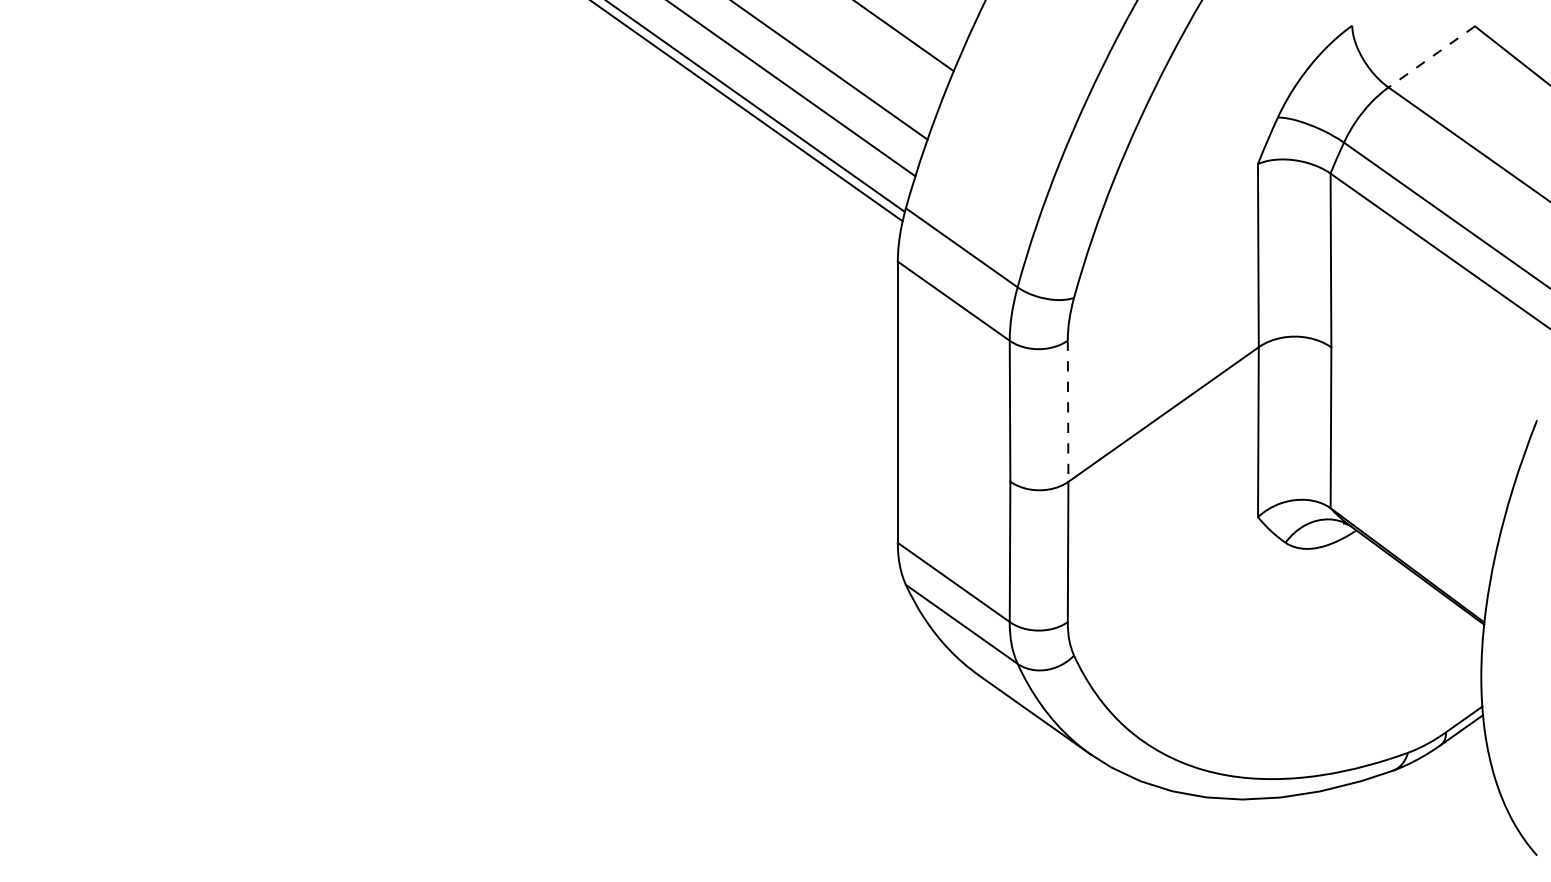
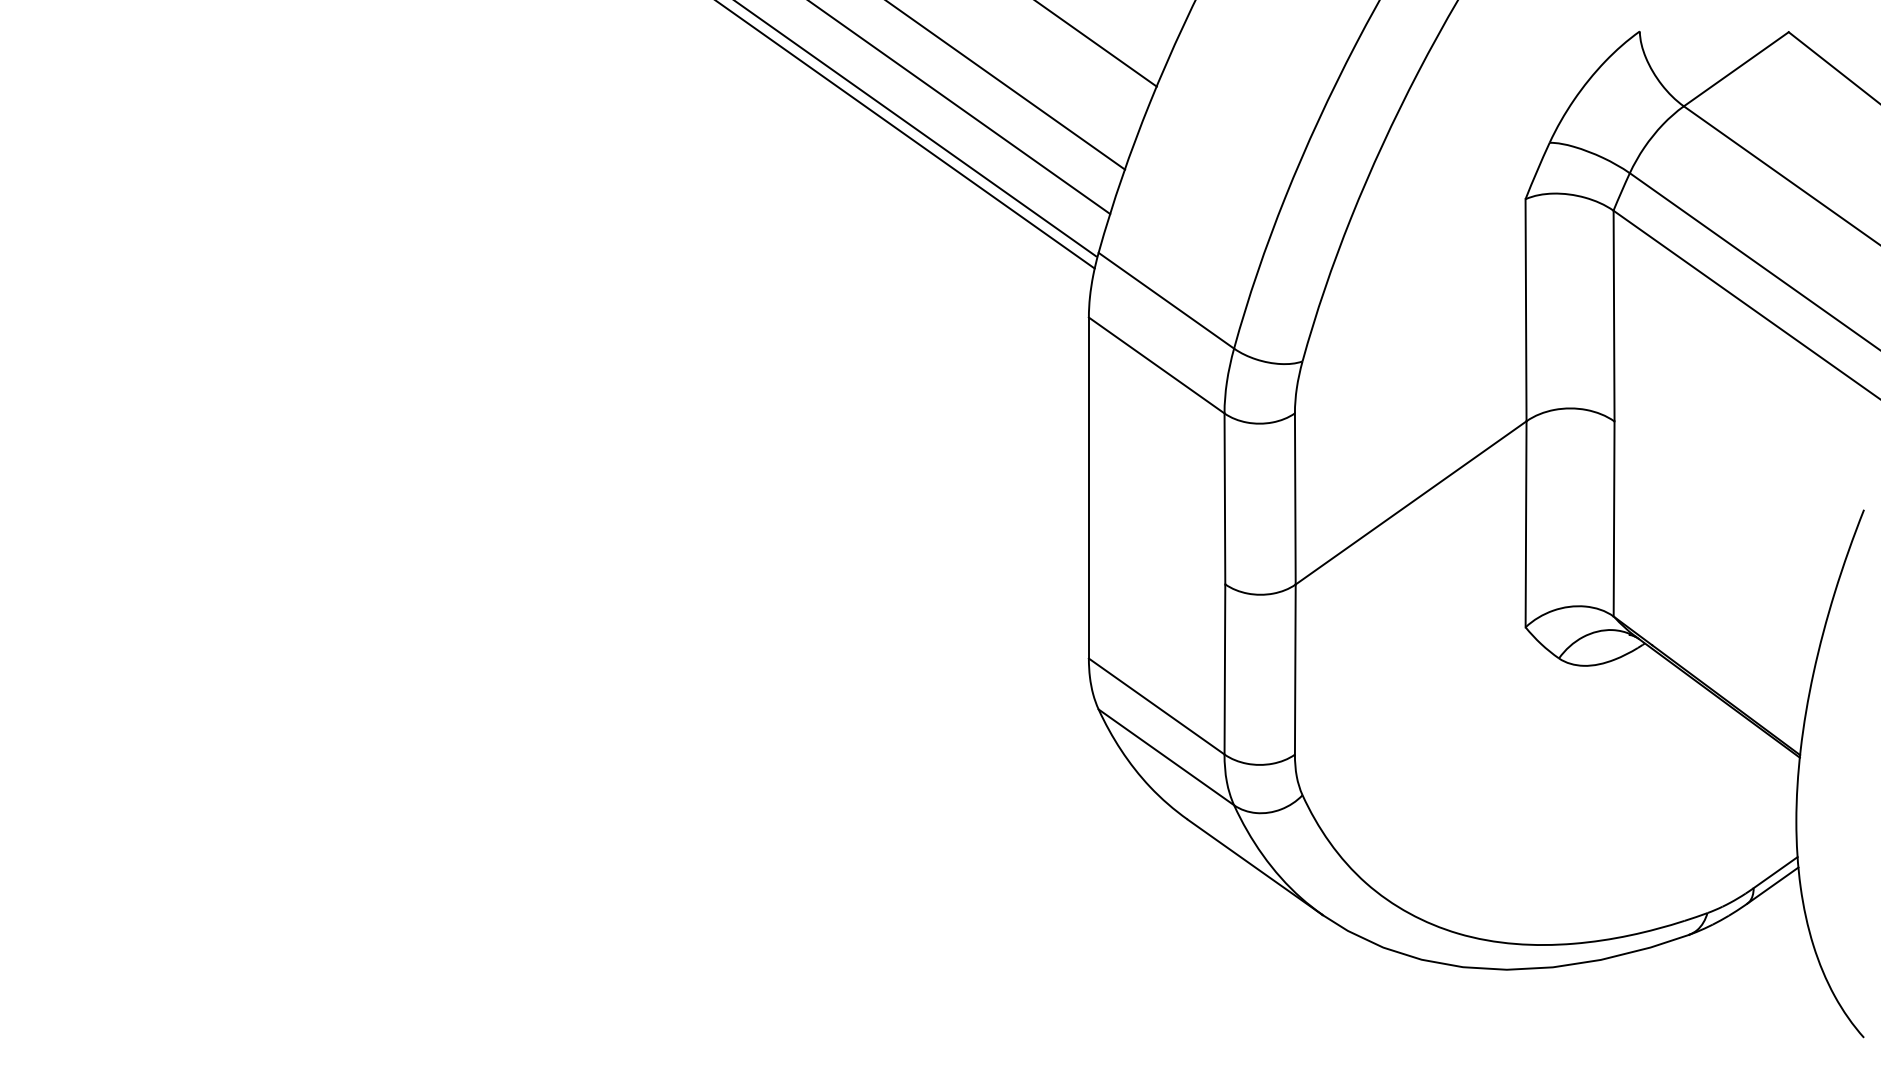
line: (1431, 56) -> (1735, 68), dashed -> solid
line: (1068, 411) -> (1295, 499), dashed -> solid

